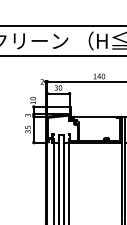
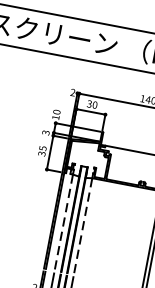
line: (53, 179) -> (63, 222), solid -> dashed
line: (68, 179) -> (82, 226), solid -> dashed

